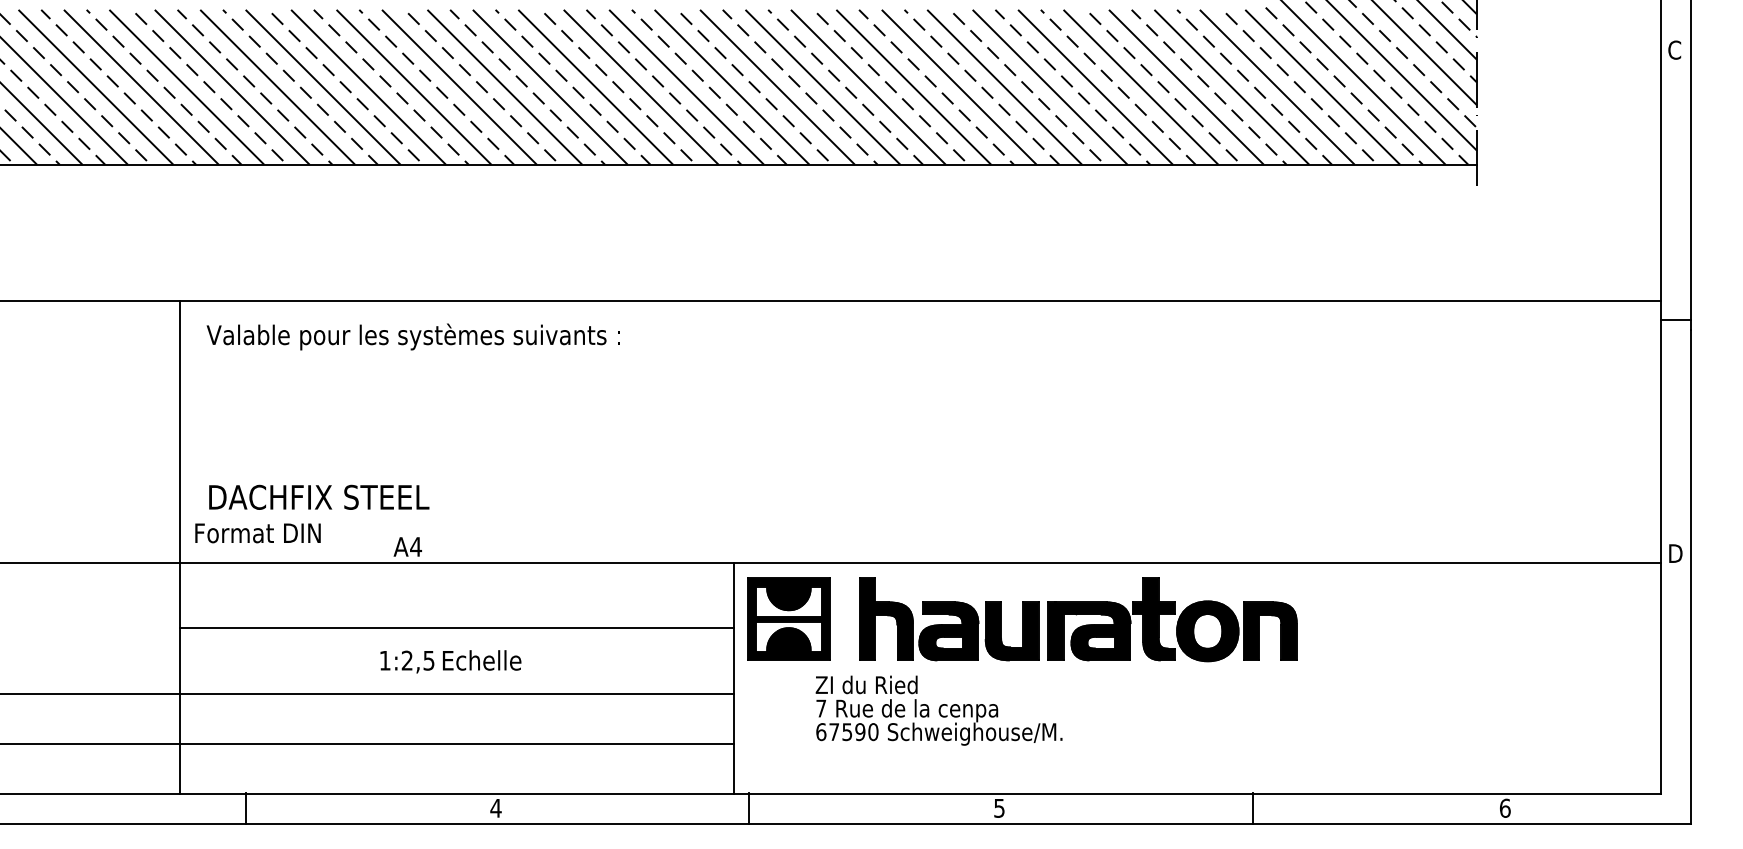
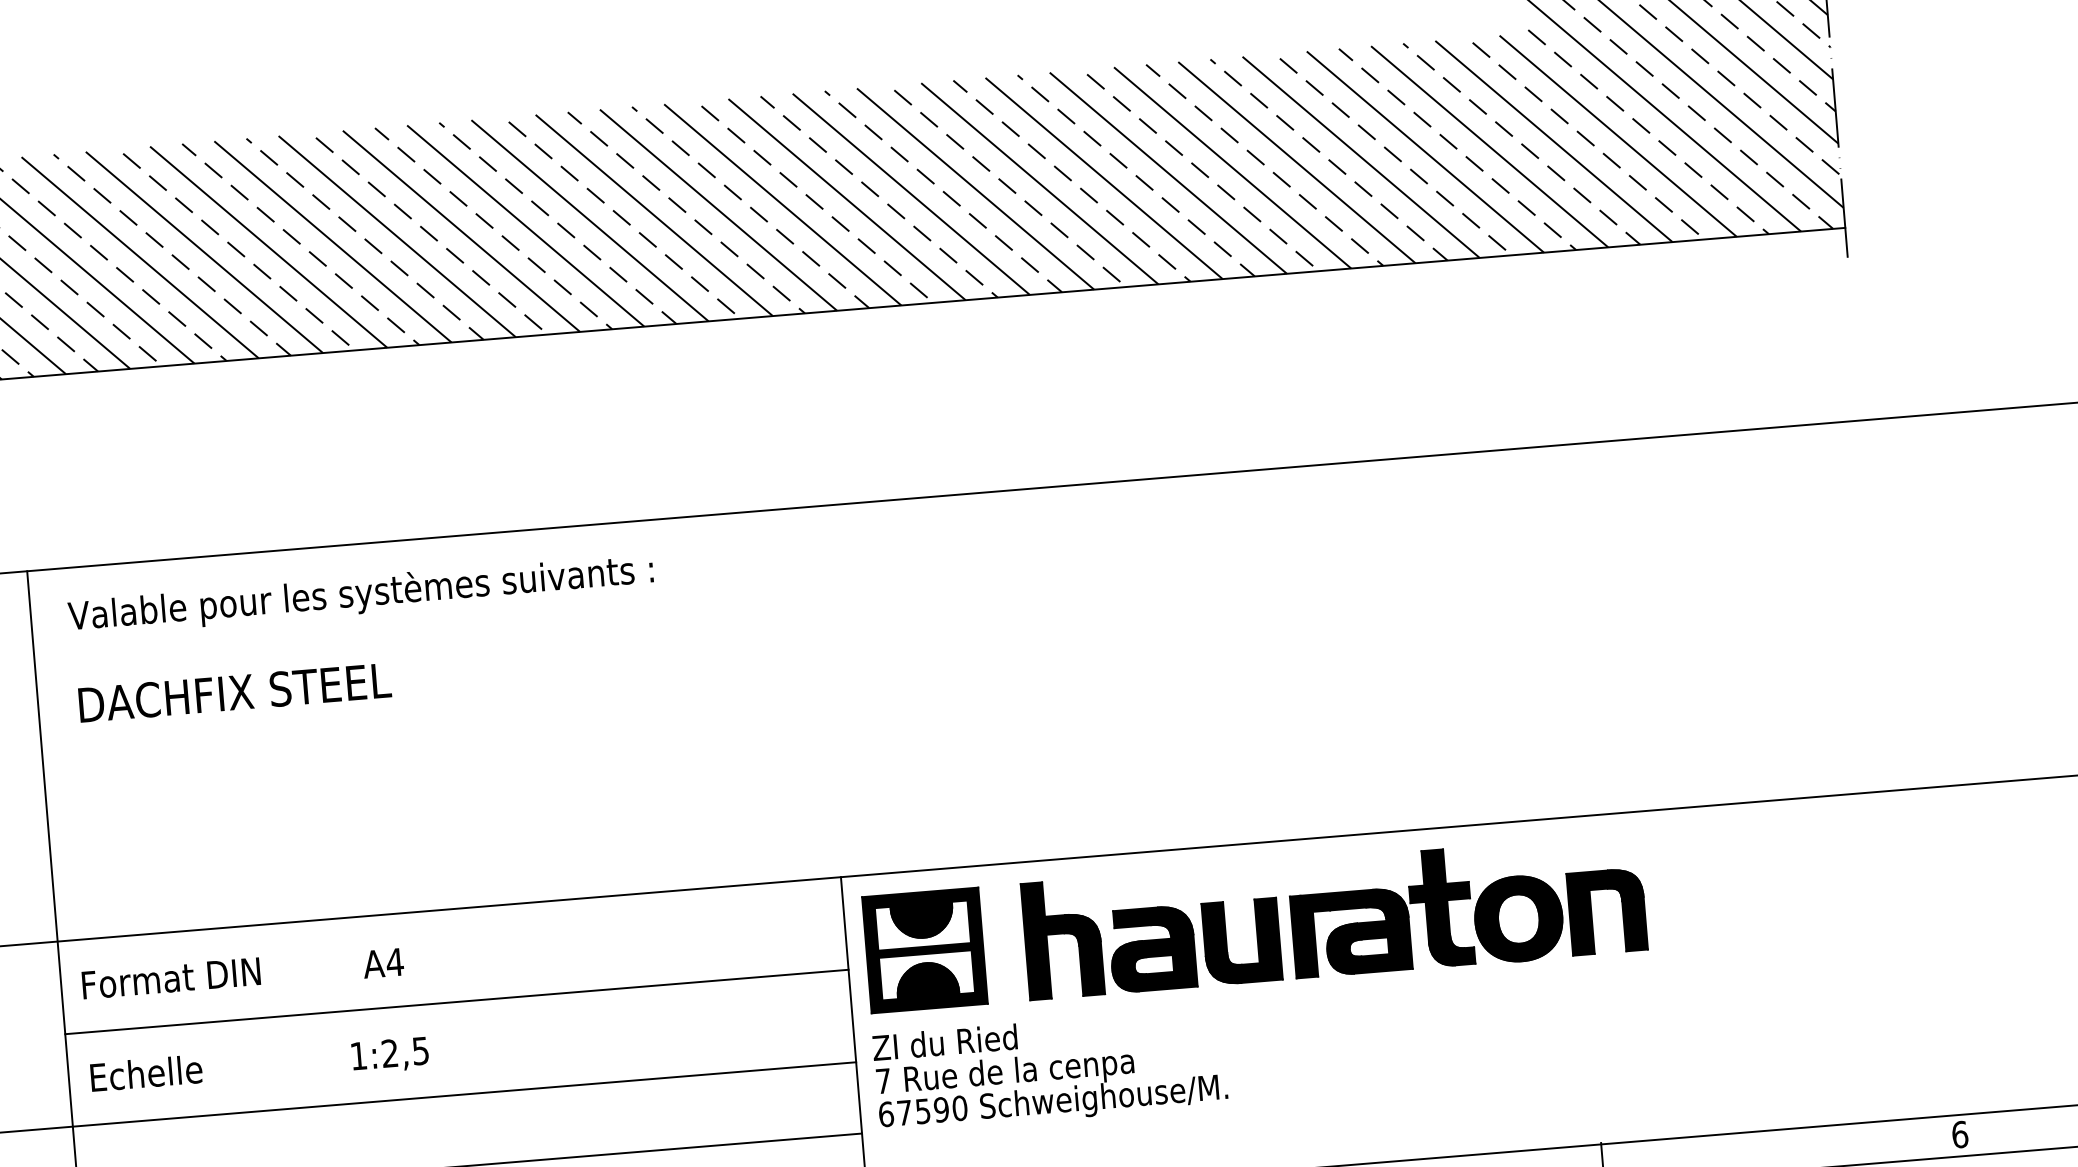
text: (319, 496) -> (235, 691), moved
text: (257, 533) -> (170, 978), moved
text: (407, 546) -> (382, 962), moved
text: (482, 660) -> (147, 1073), moved
text: (938, 710) -> (1049, 1070), moved

